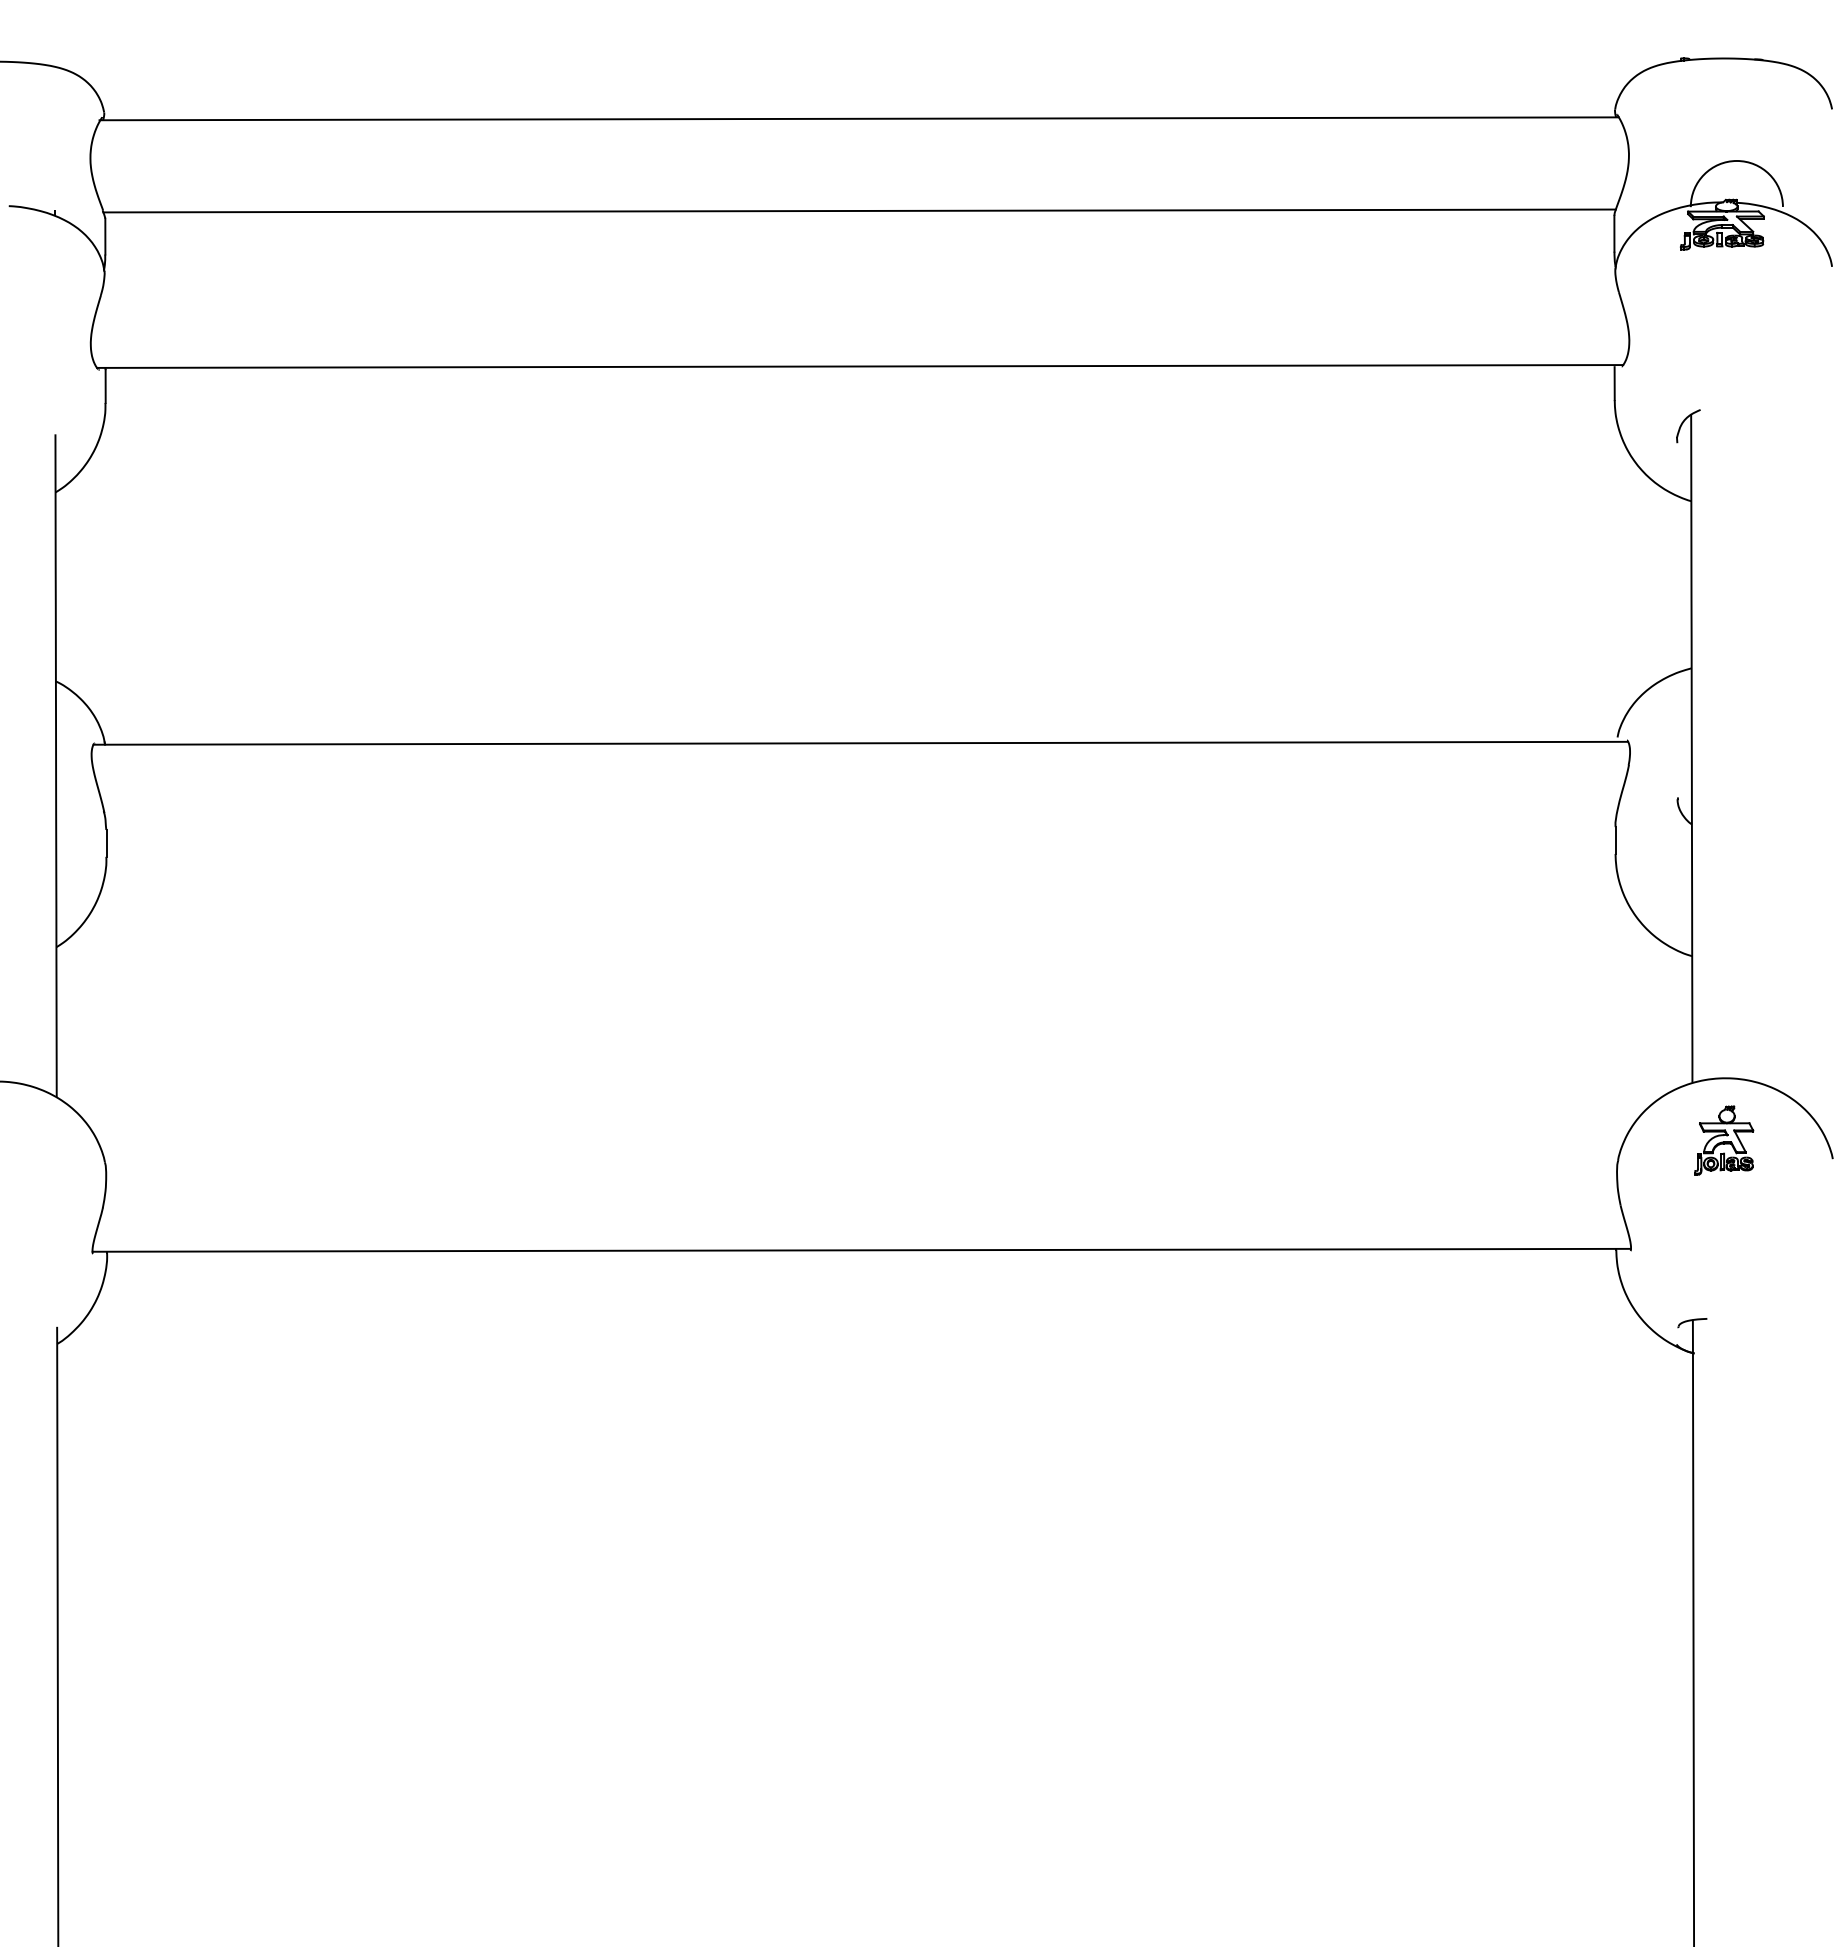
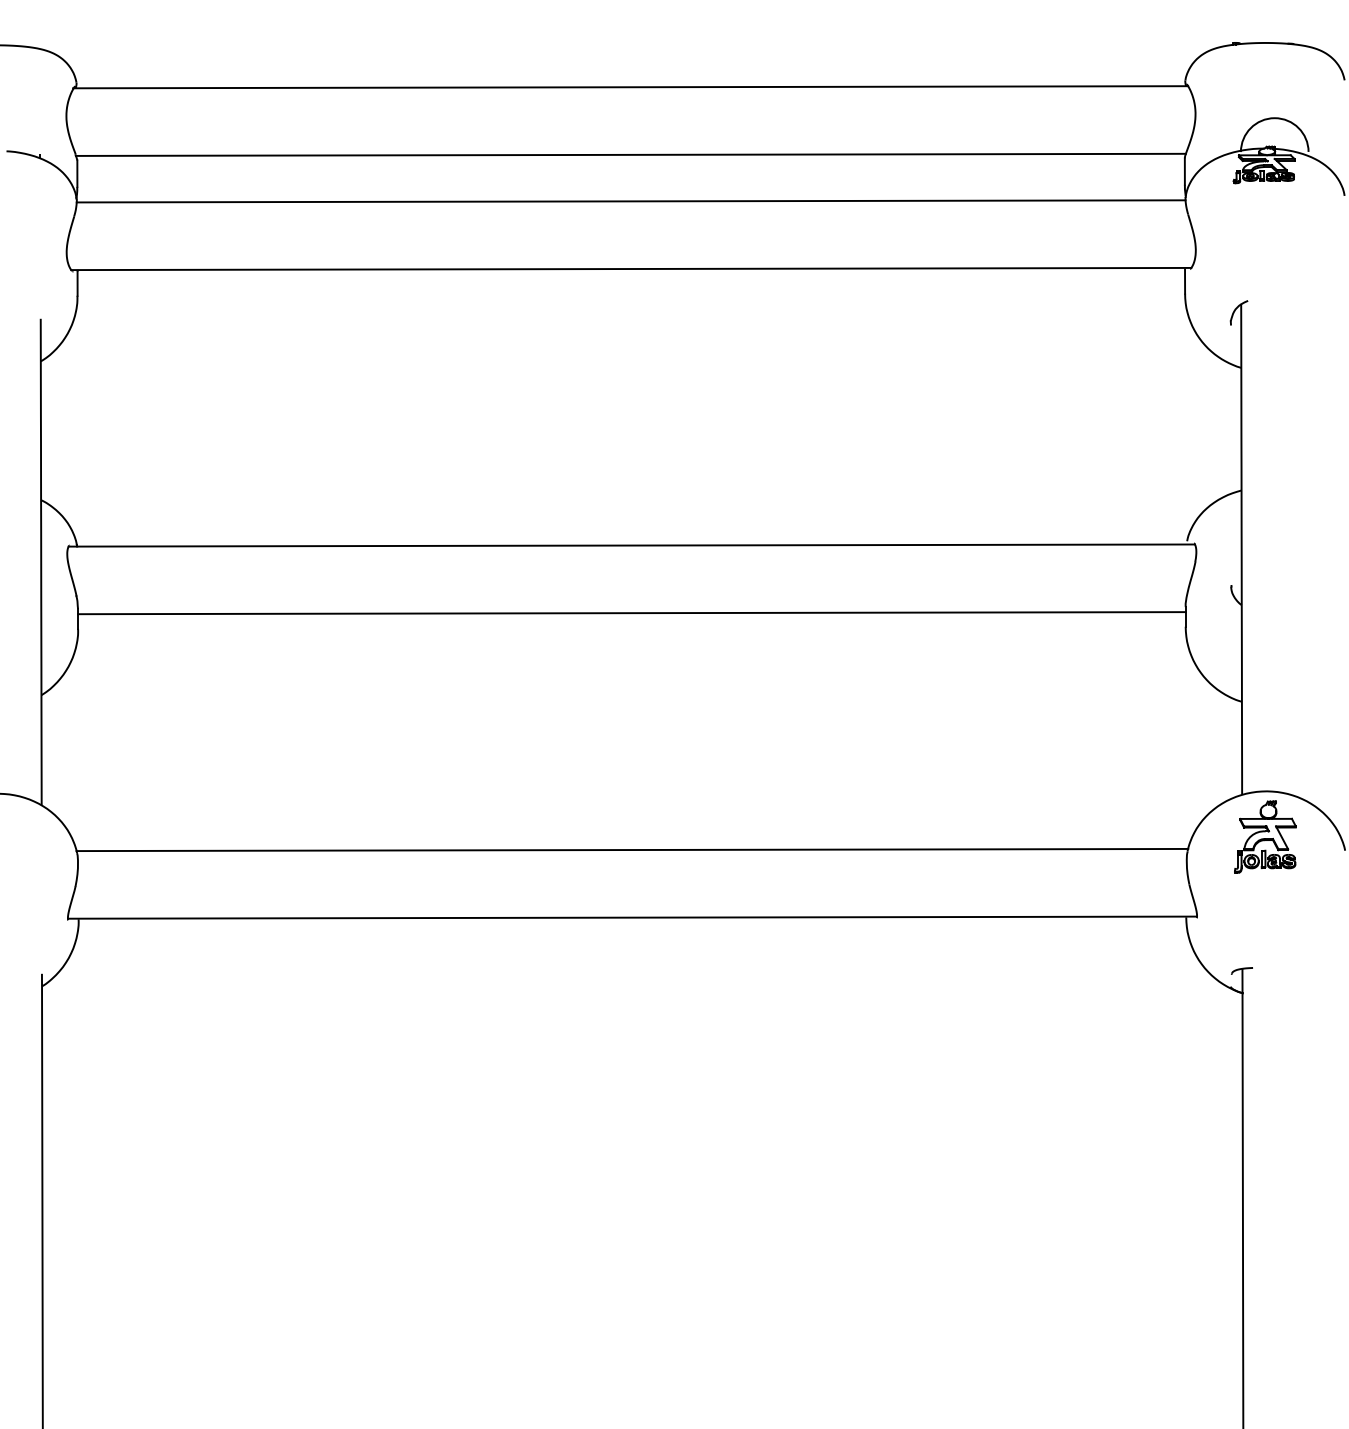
line: (859, 273) -> (630, 200), added
line: (860, 835) -> (631, 613), added
part: (1723, 1140) -> (1264, 837), size x1.43
line: (861, 1157) -> (632, 849), added

